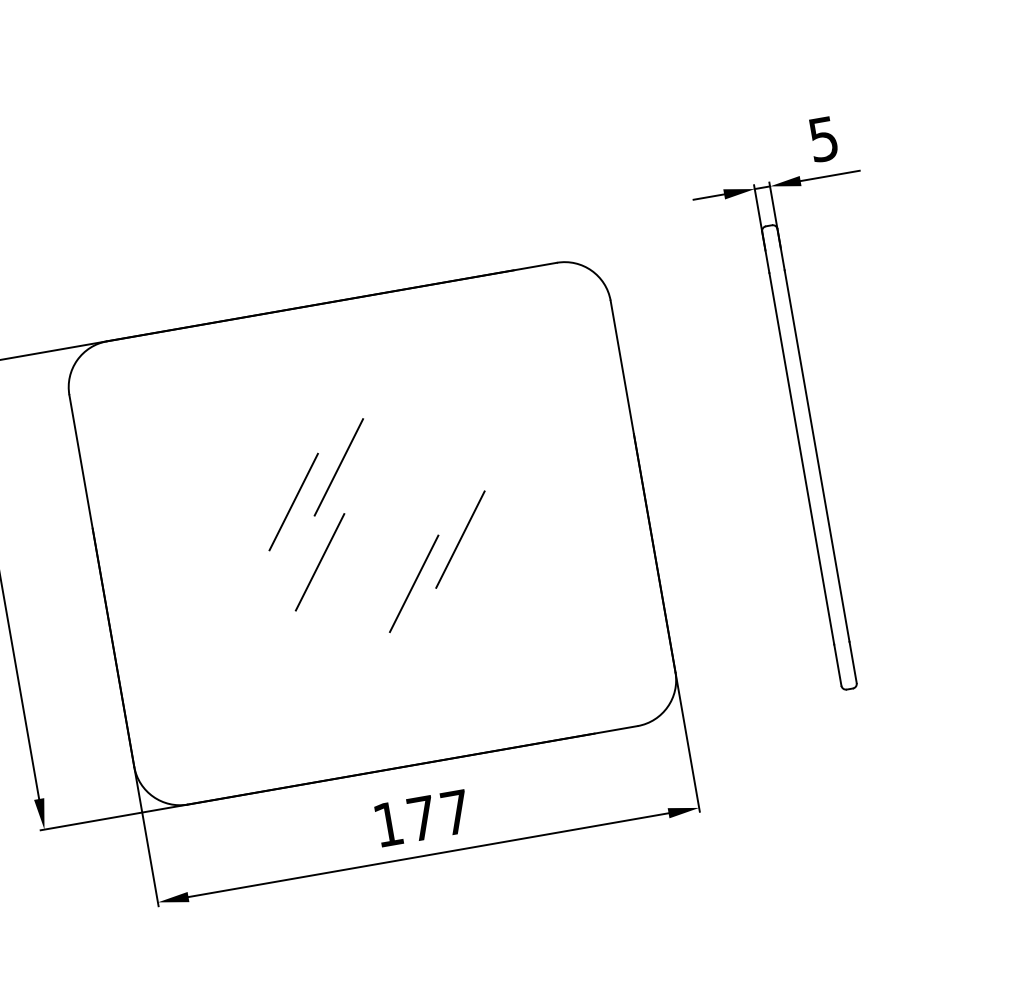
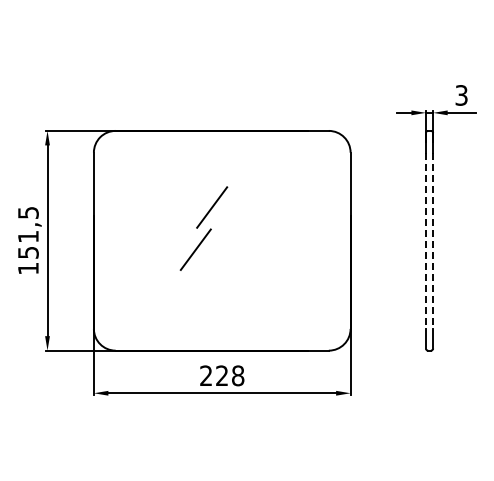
text: (823, 139) -> (461, 95), 5 -> 3
line: (818, 457) -> (433, 241), solid -> dashed
line: (801, 460) -> (425, 241), solid -> dashed
line: (293, 501) -> (188, 219), removed
line: (460, 539) -> (262, 250), removed
line: (414, 582) -> (237, 266), removed
text: (422, 817) -> (222, 375), 177 -> 228

